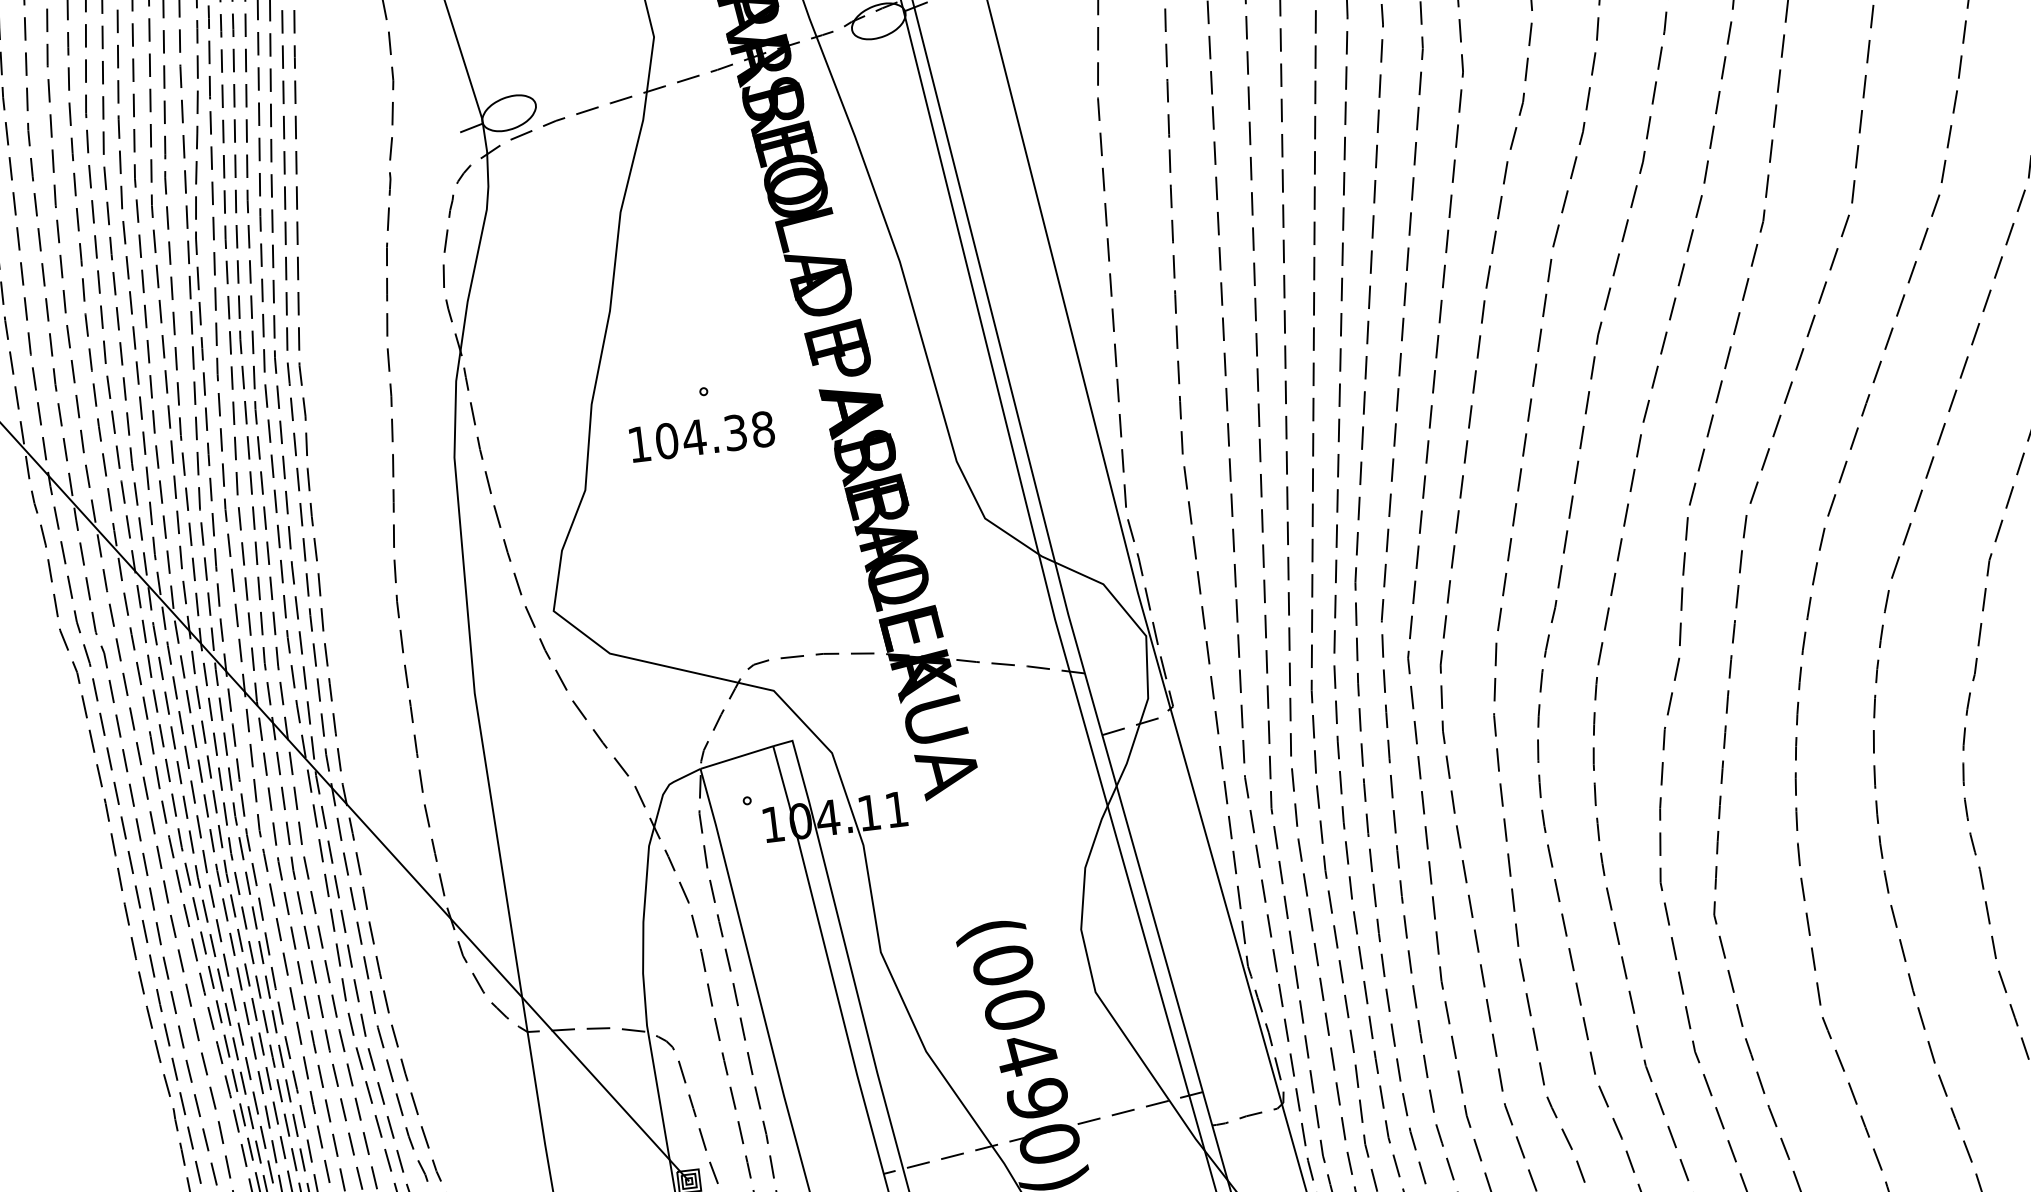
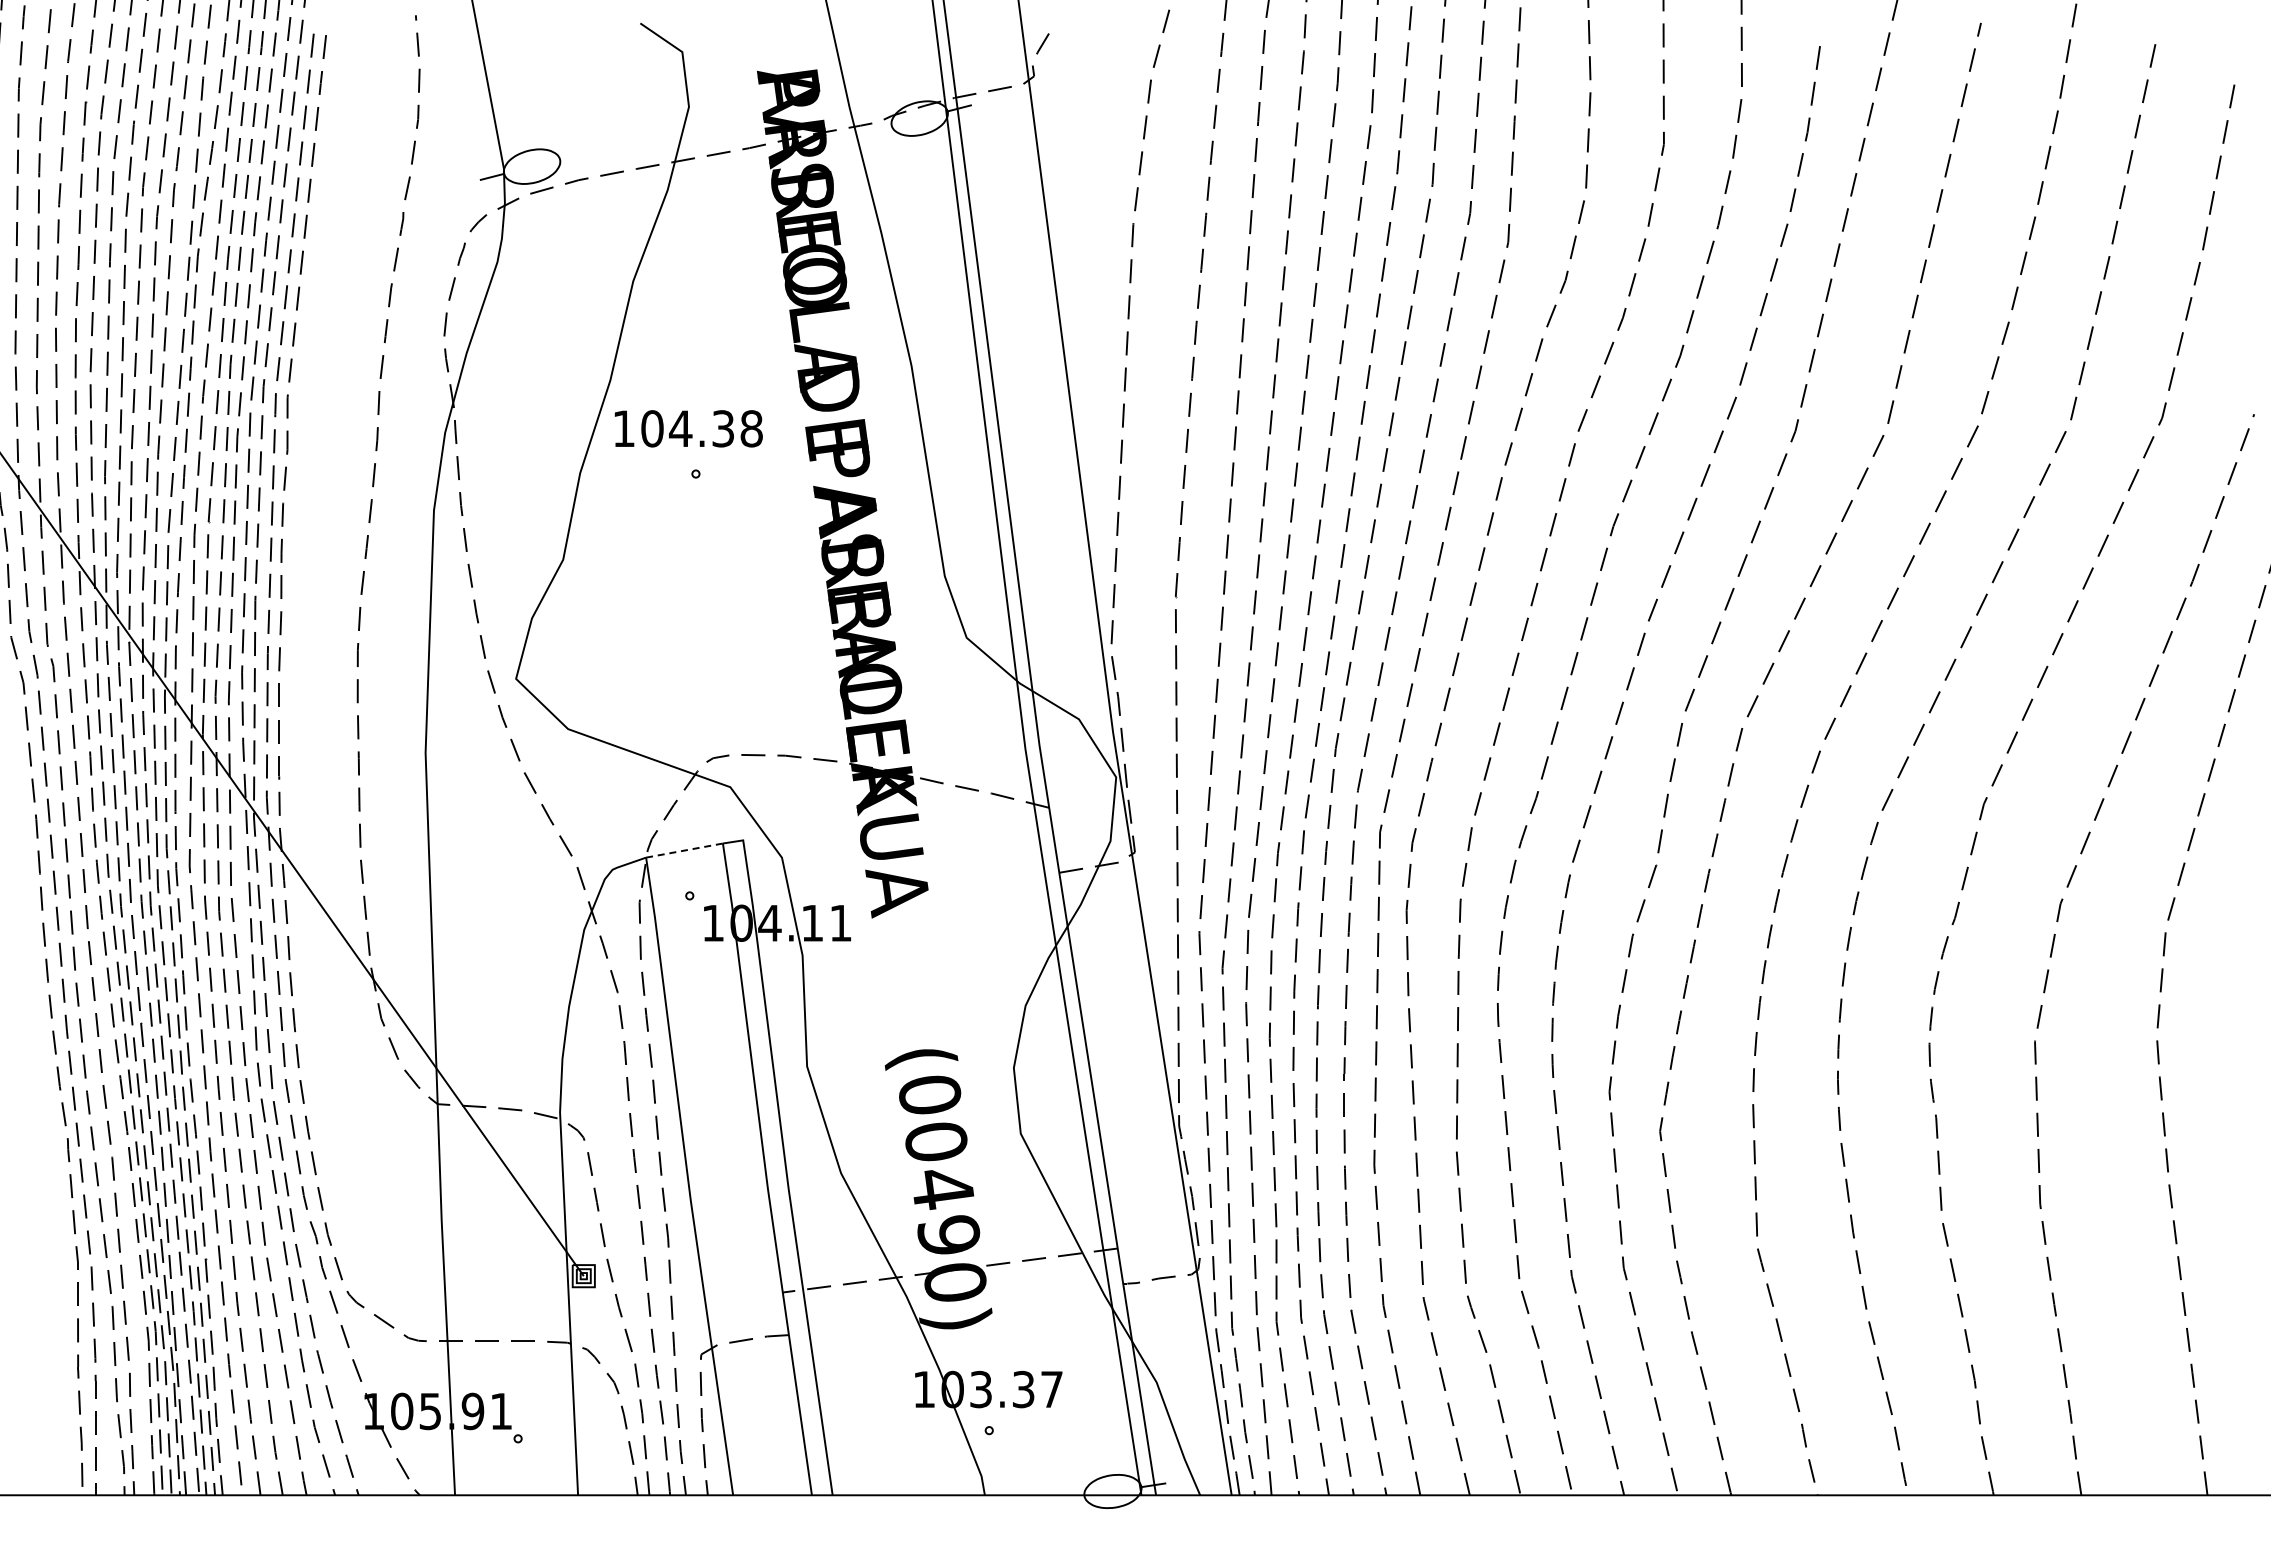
text: (701, 436) -> (688, 428), moved
line: (737, 757) -> (685, 850), solid -> dashed

